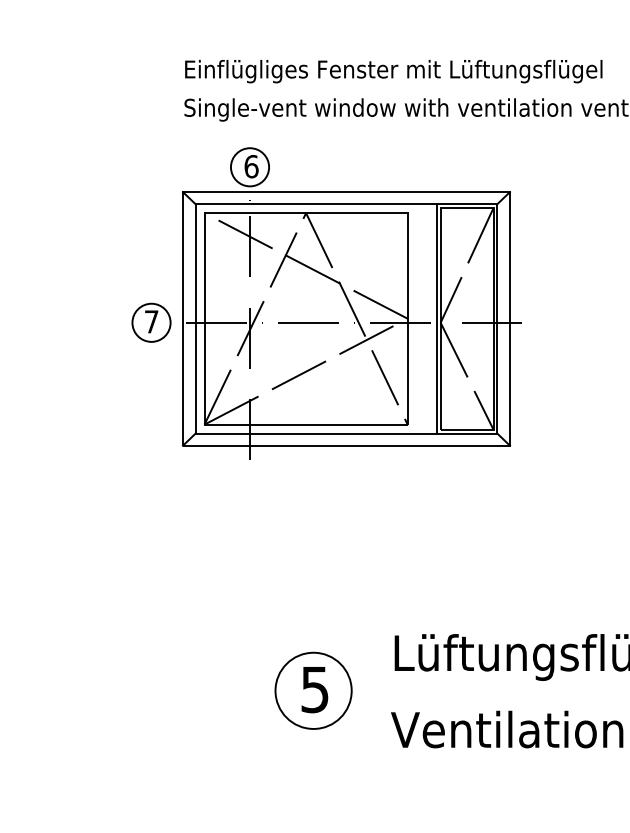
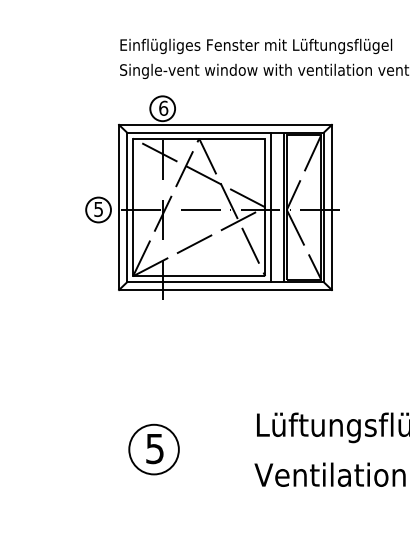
line: (417, 318) -> (271, 207), added
text: (151, 322) -> (98, 209), 7 -> 5
part: (312, 690) -> (153, 449), moved

